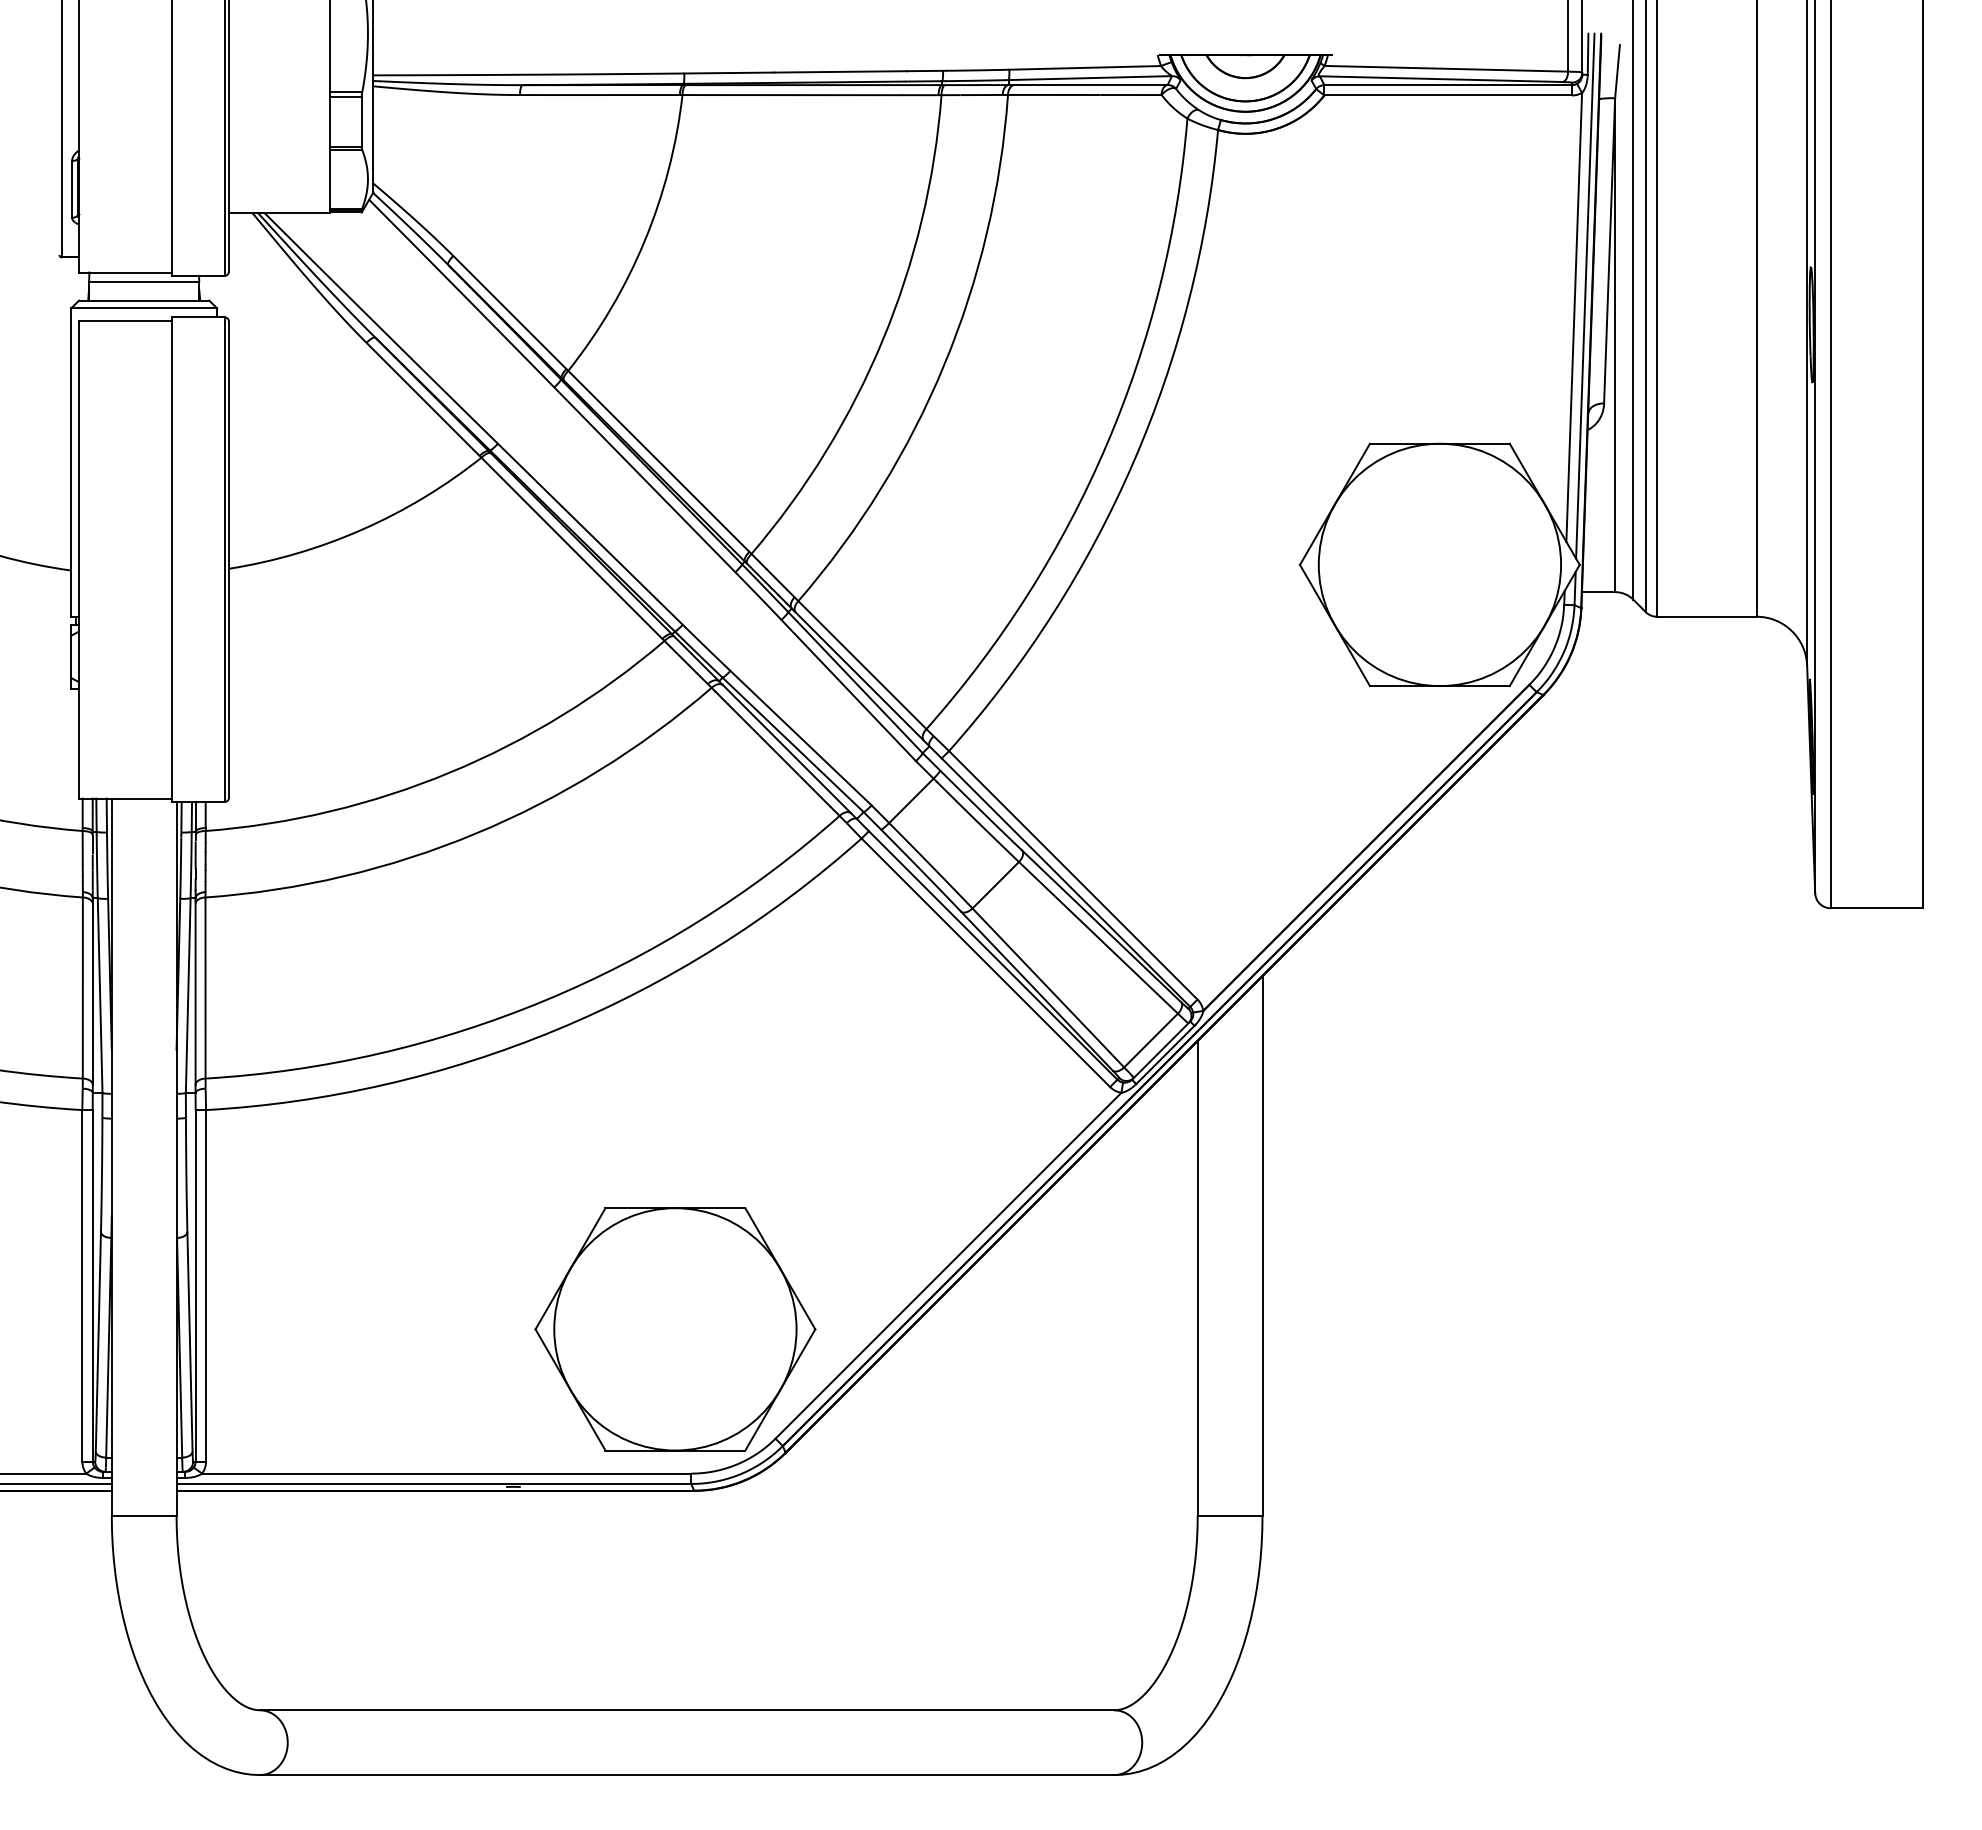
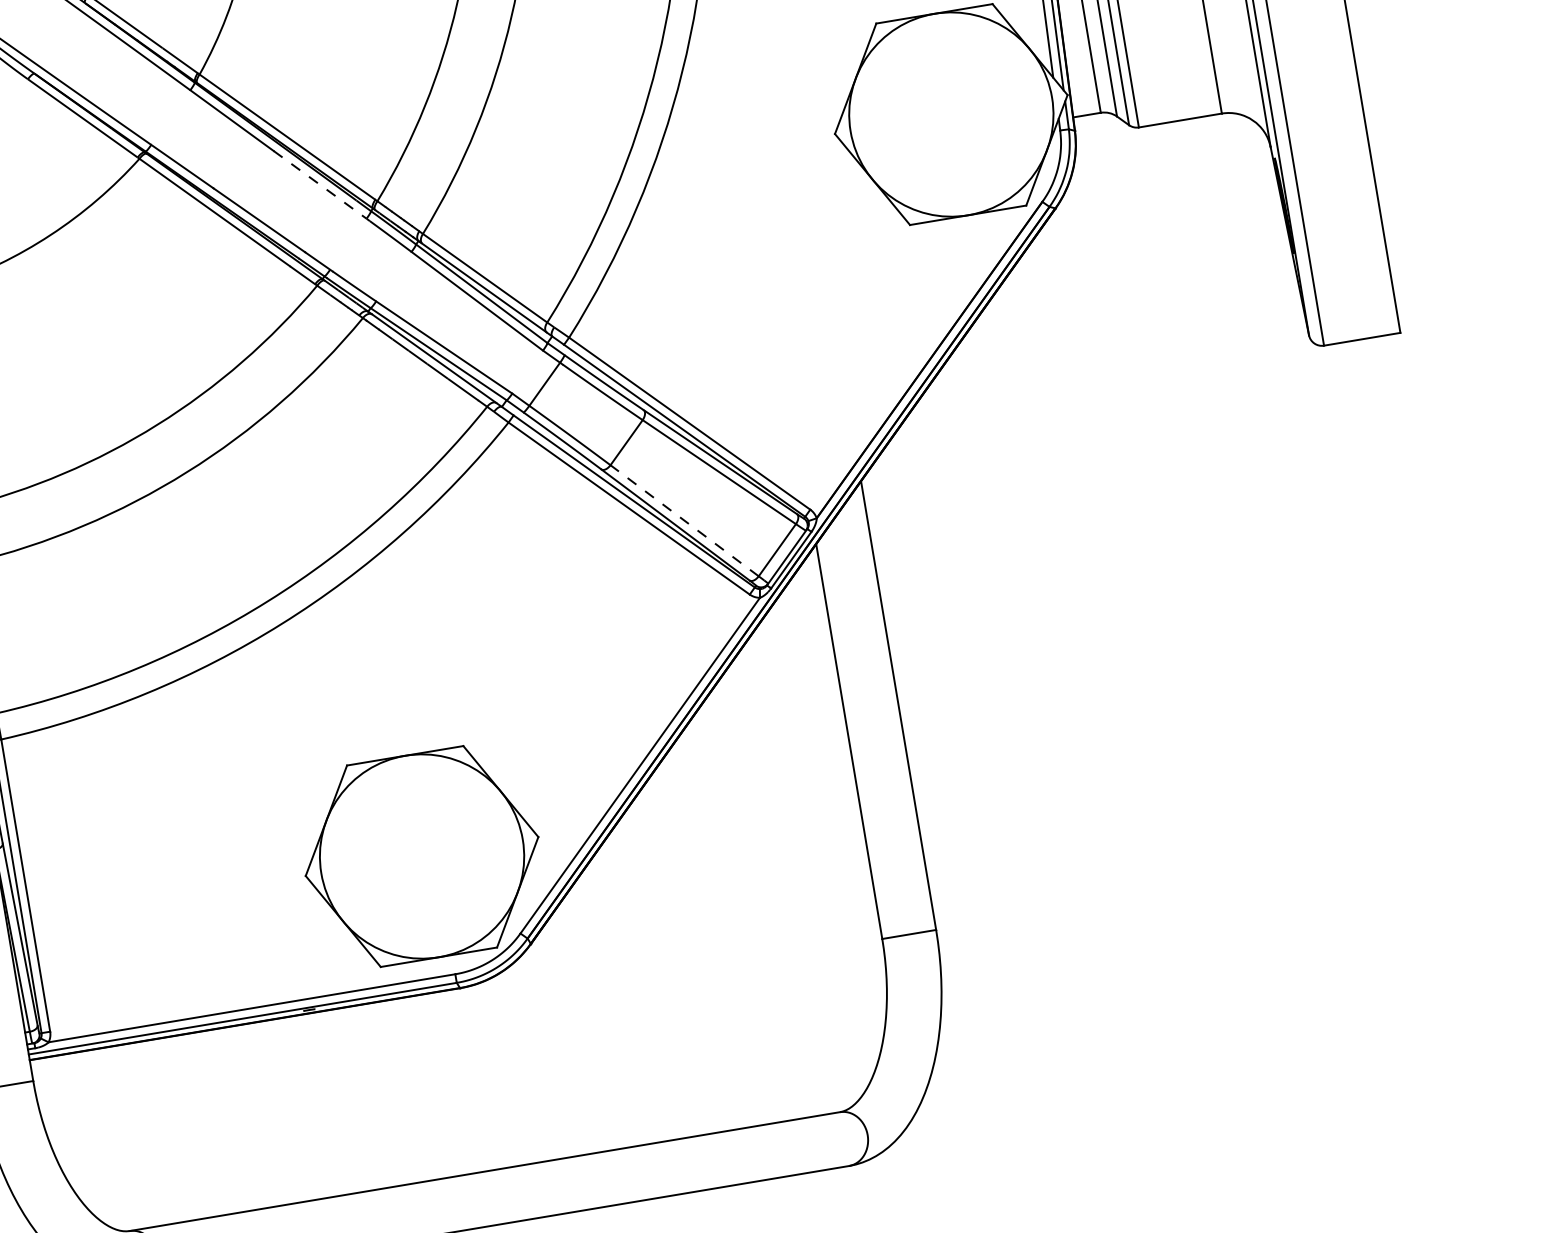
line: (688, 523) -> (320, 184), solid -> dashed
line: (1048, 987) -> (684, 520), solid -> dashed

